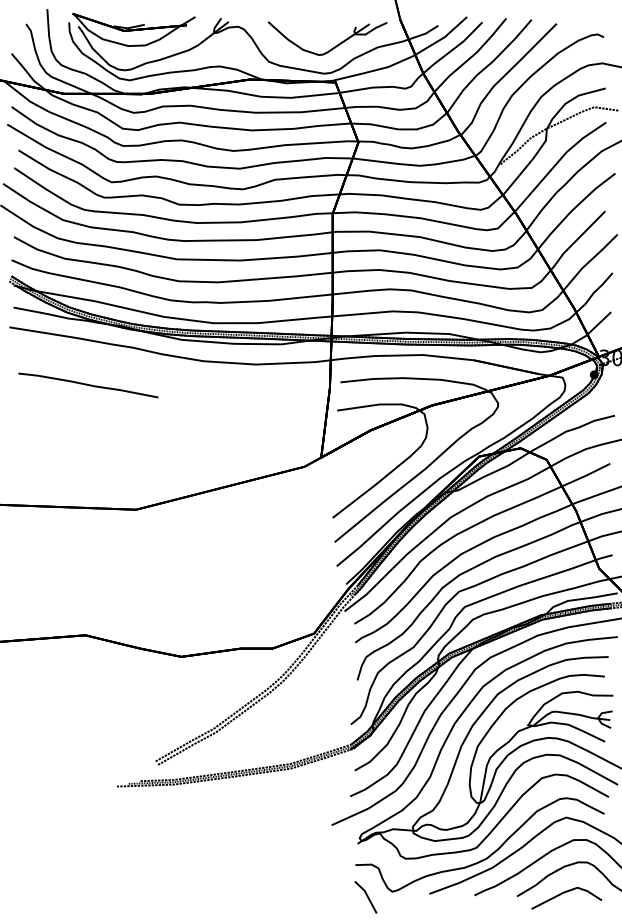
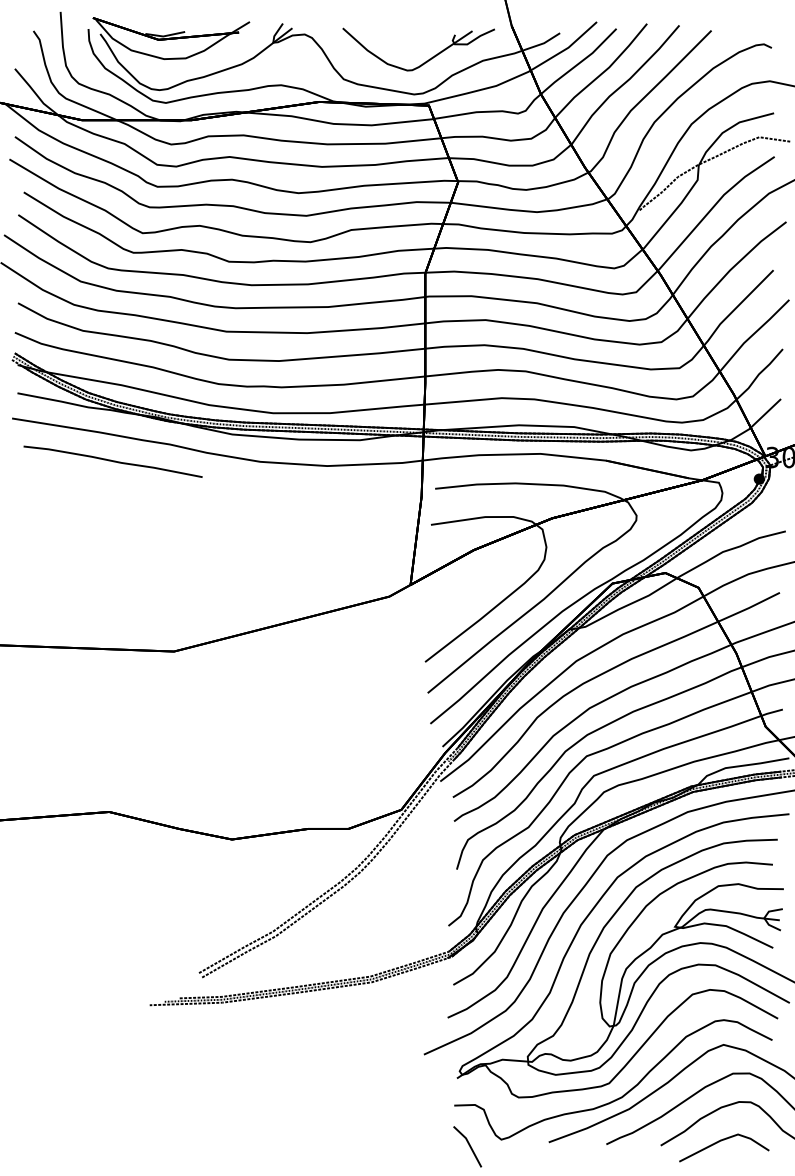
part: (87, 385) -> (112, 461), moved

